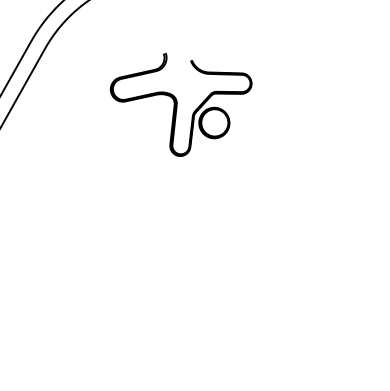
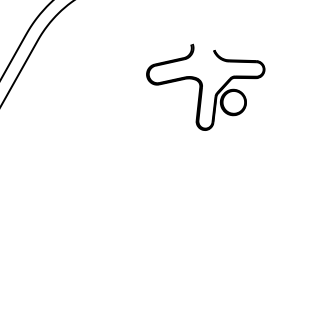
part: (181, 104) -> (205, 87), moved

